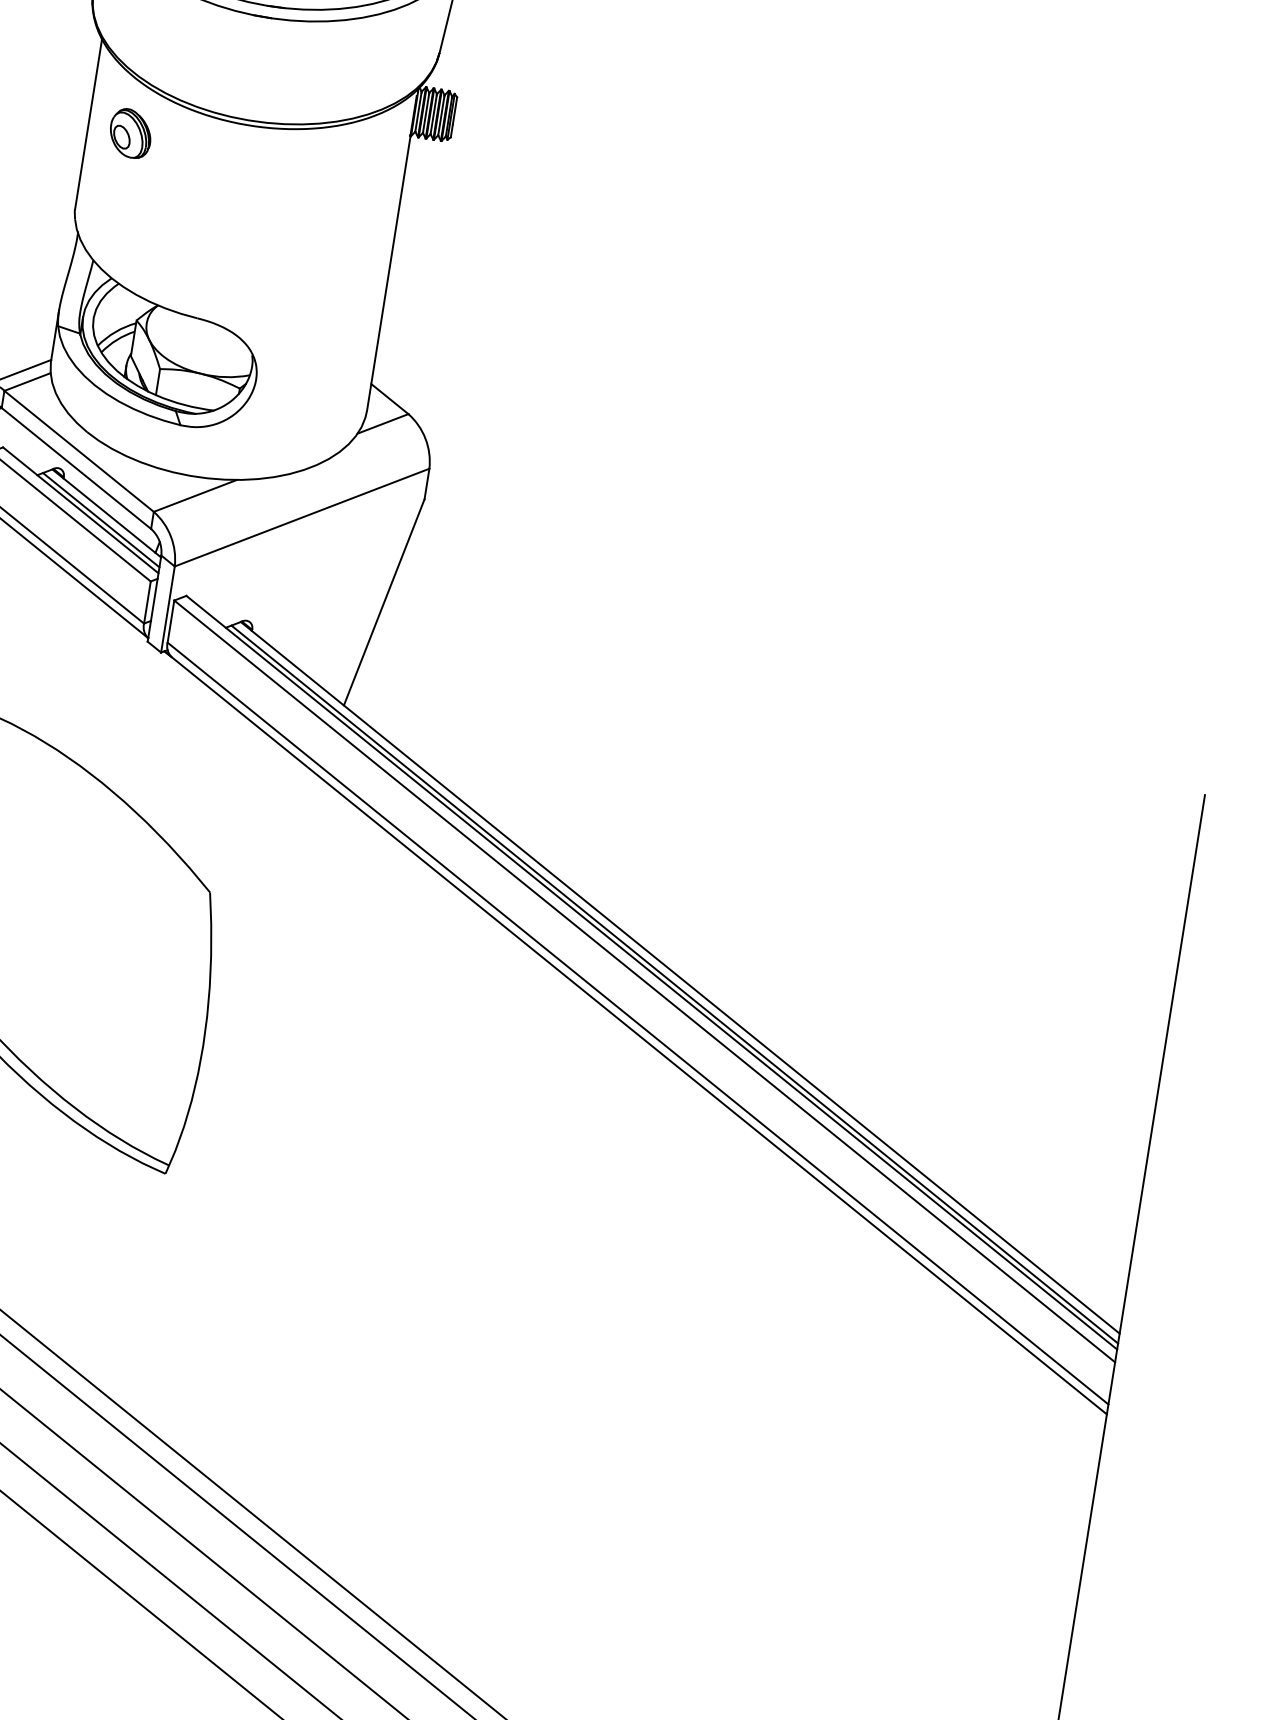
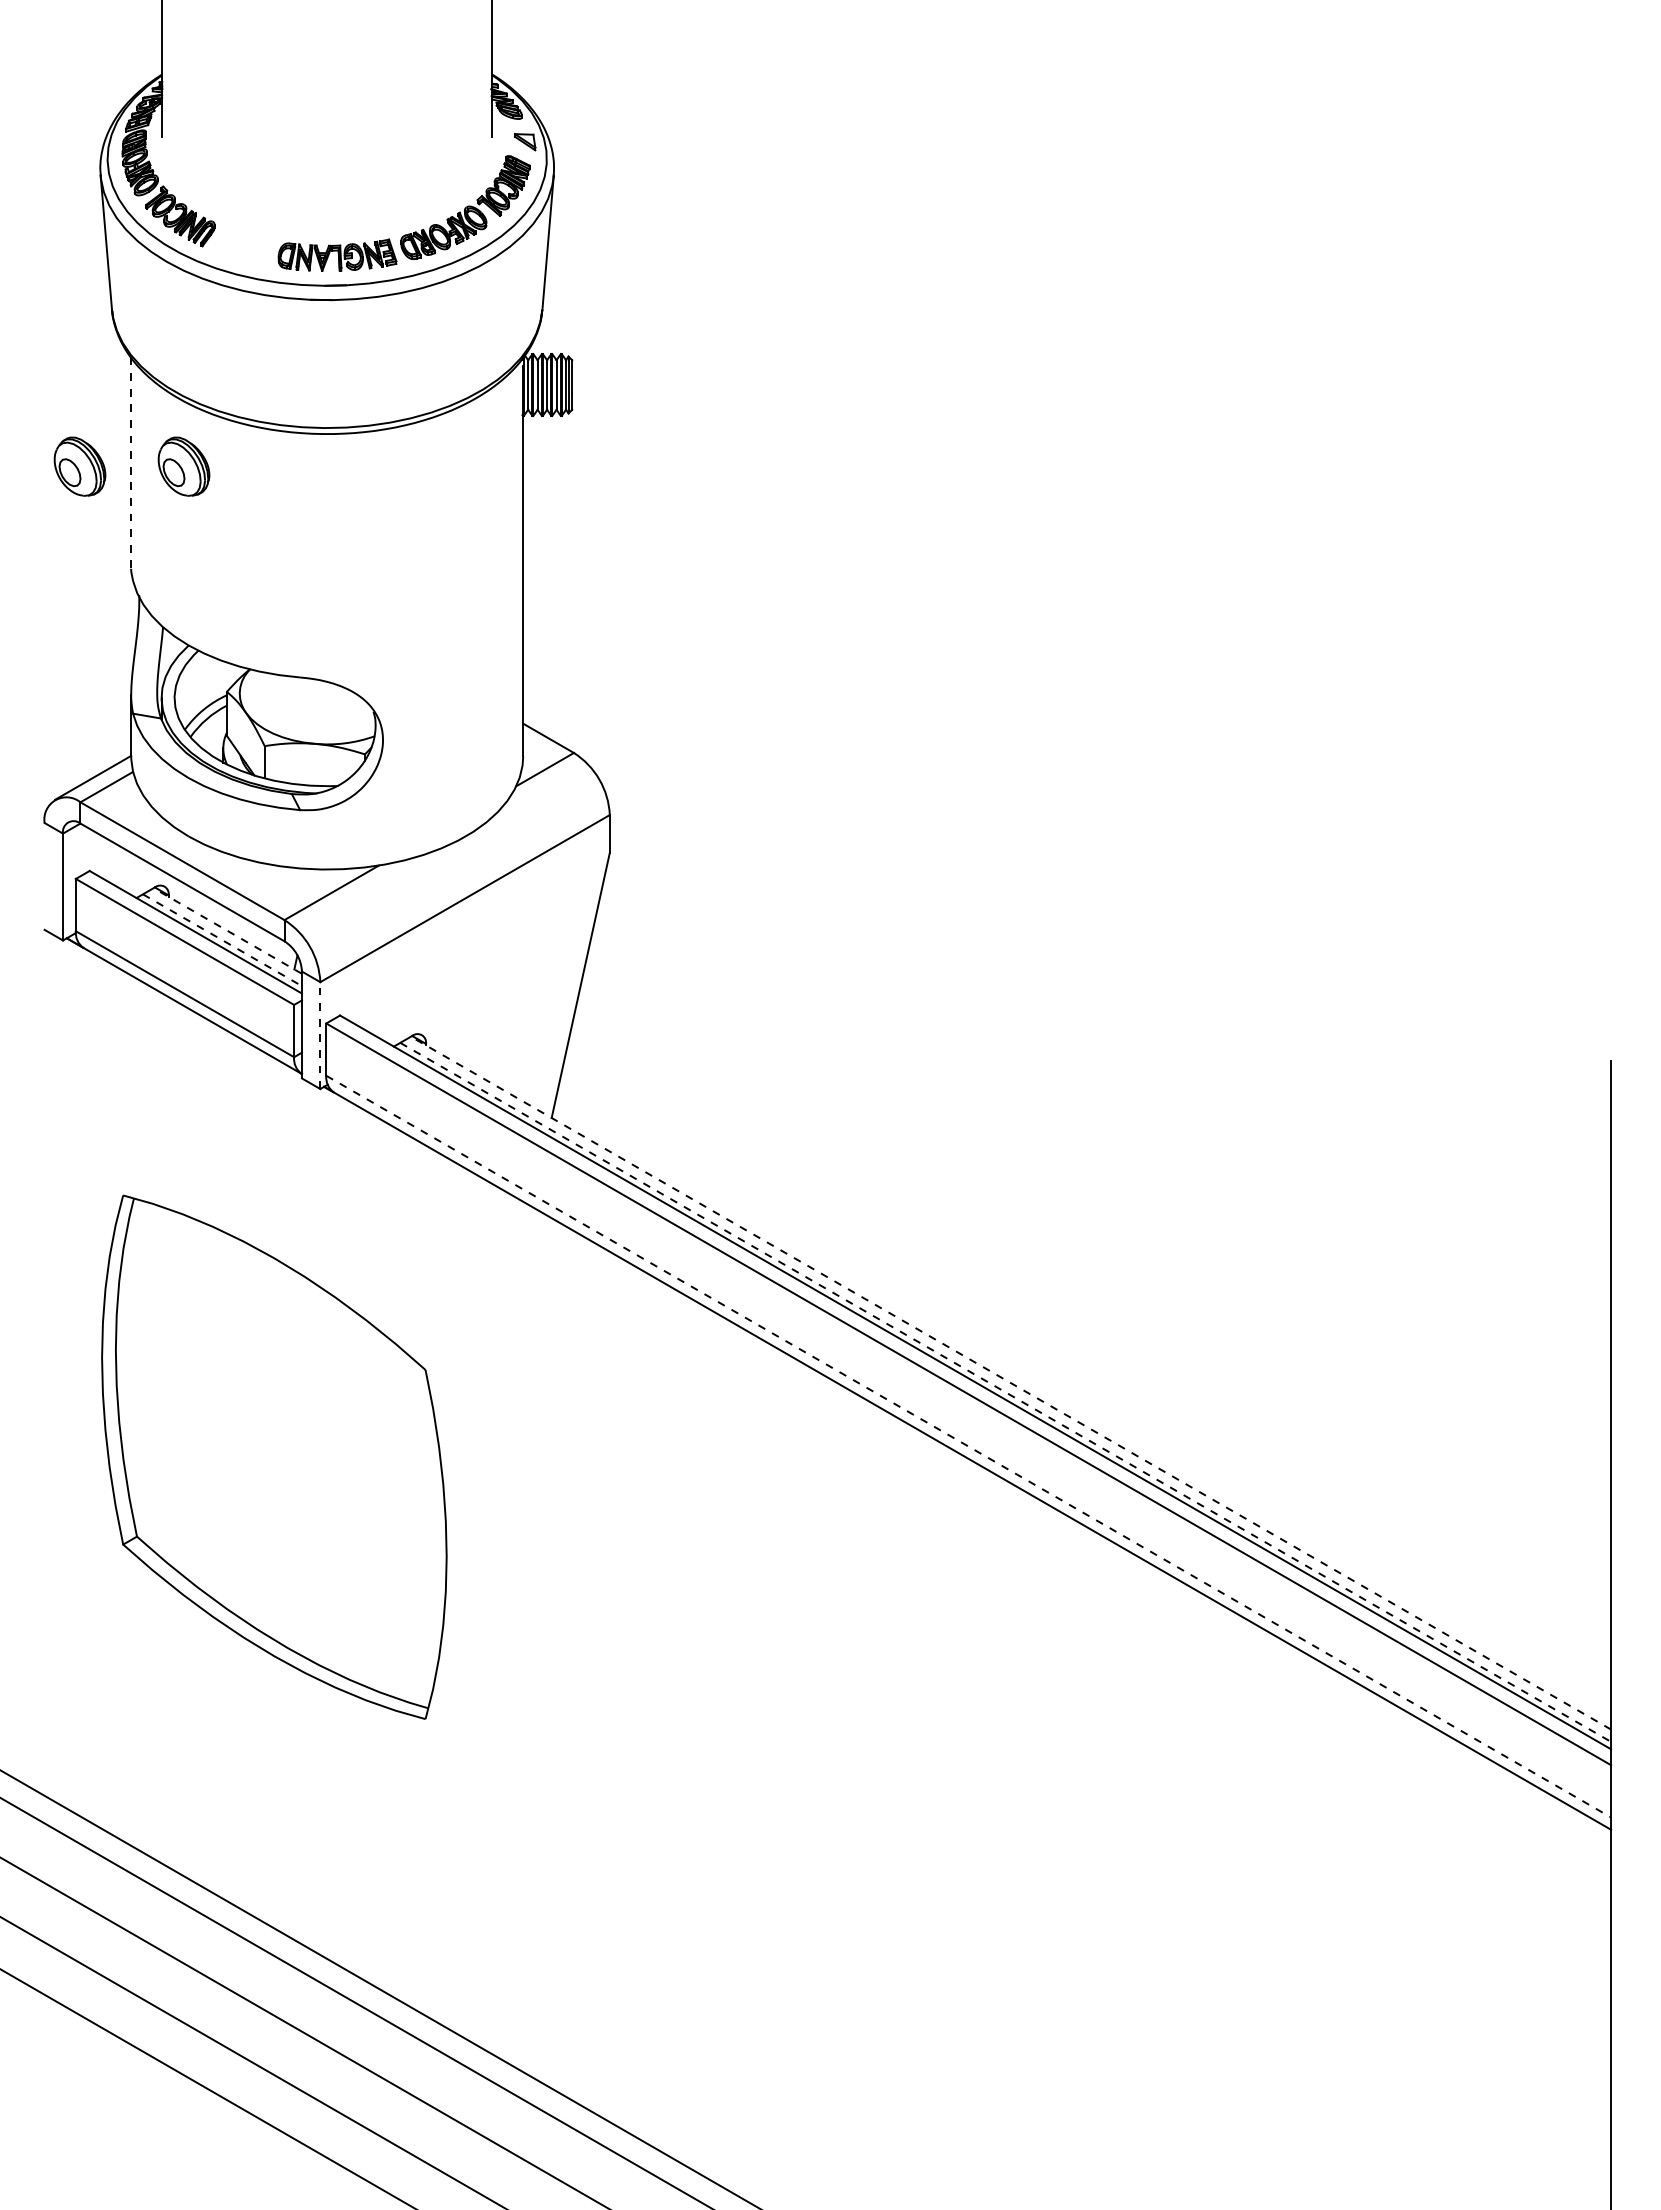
part: (46, 120) -> (79, 466), added
line: (88, 124) -> (131, 463), solid -> dashed
line: (106, 513) -> (227, 931), solid -> dashed
line: (101, 520) -> (222, 940), solid -> dashed
line: (168, 609) -> (320, 1035), solid -> dashed
line: (680, 978) -> (1011, 1383), solid -> dashed
line: (675, 984) -> (1006, 1392), solid -> dashed
line: (637, 1023) -> (968, 1446), solid -> dashed

